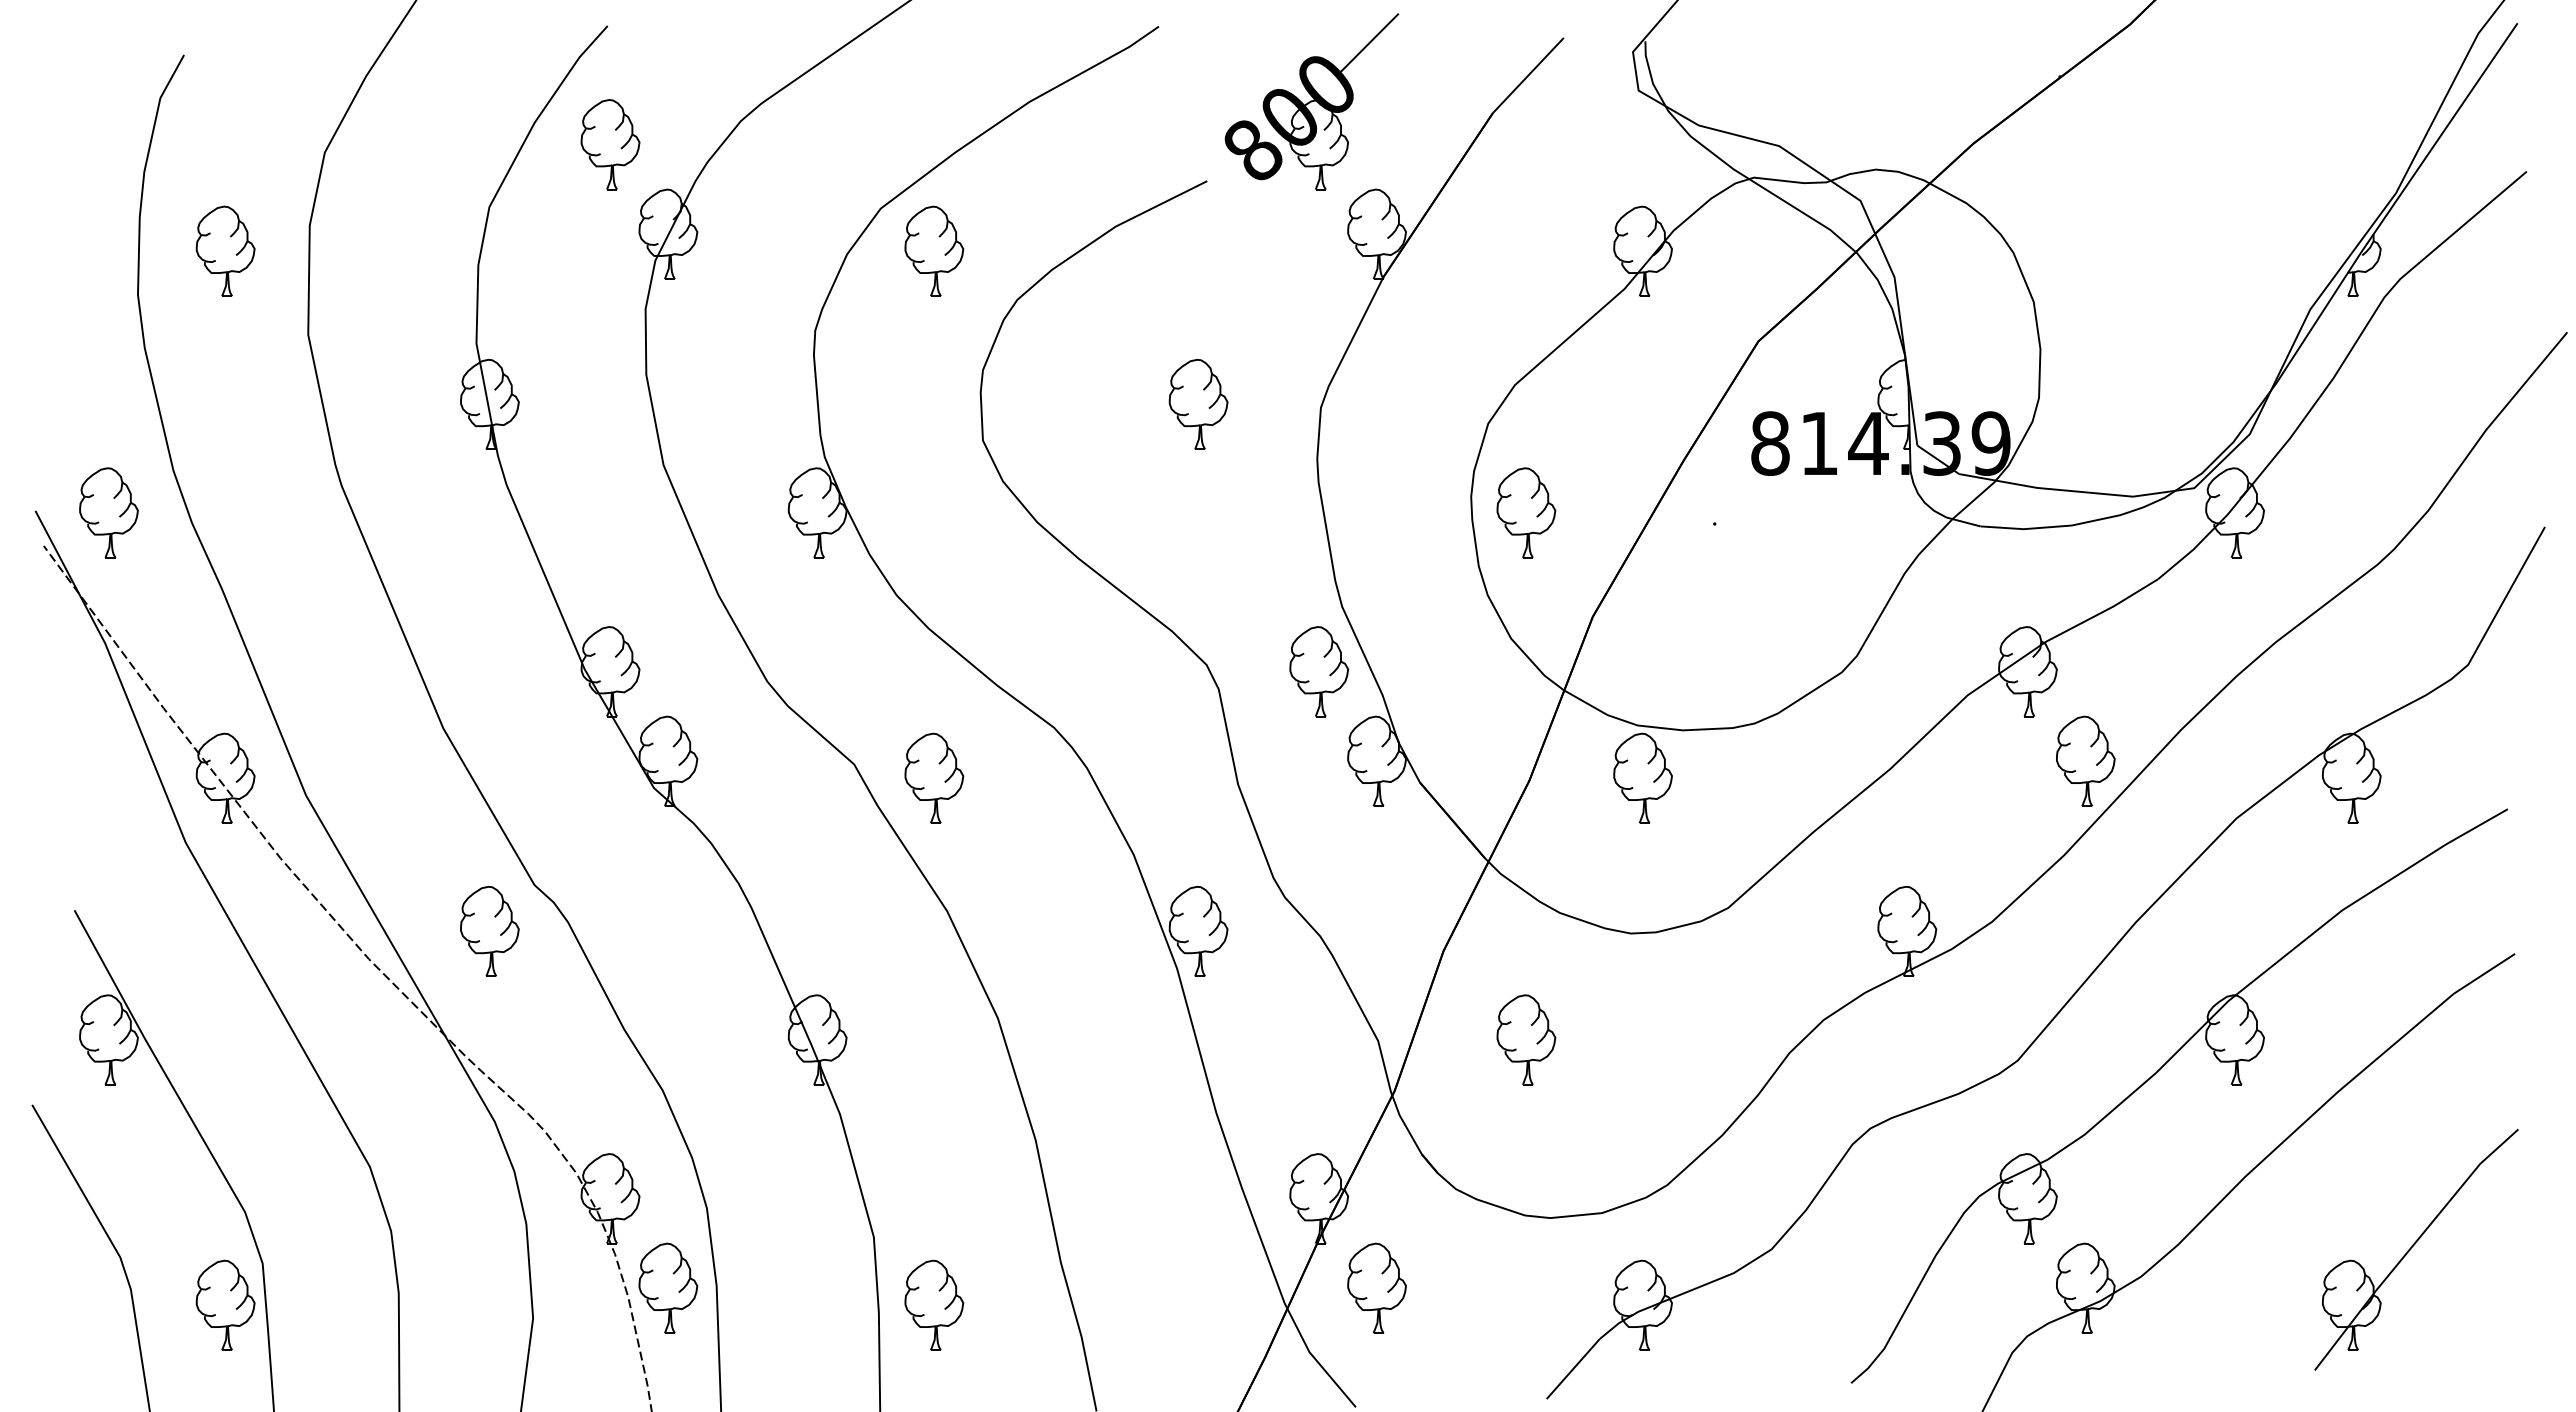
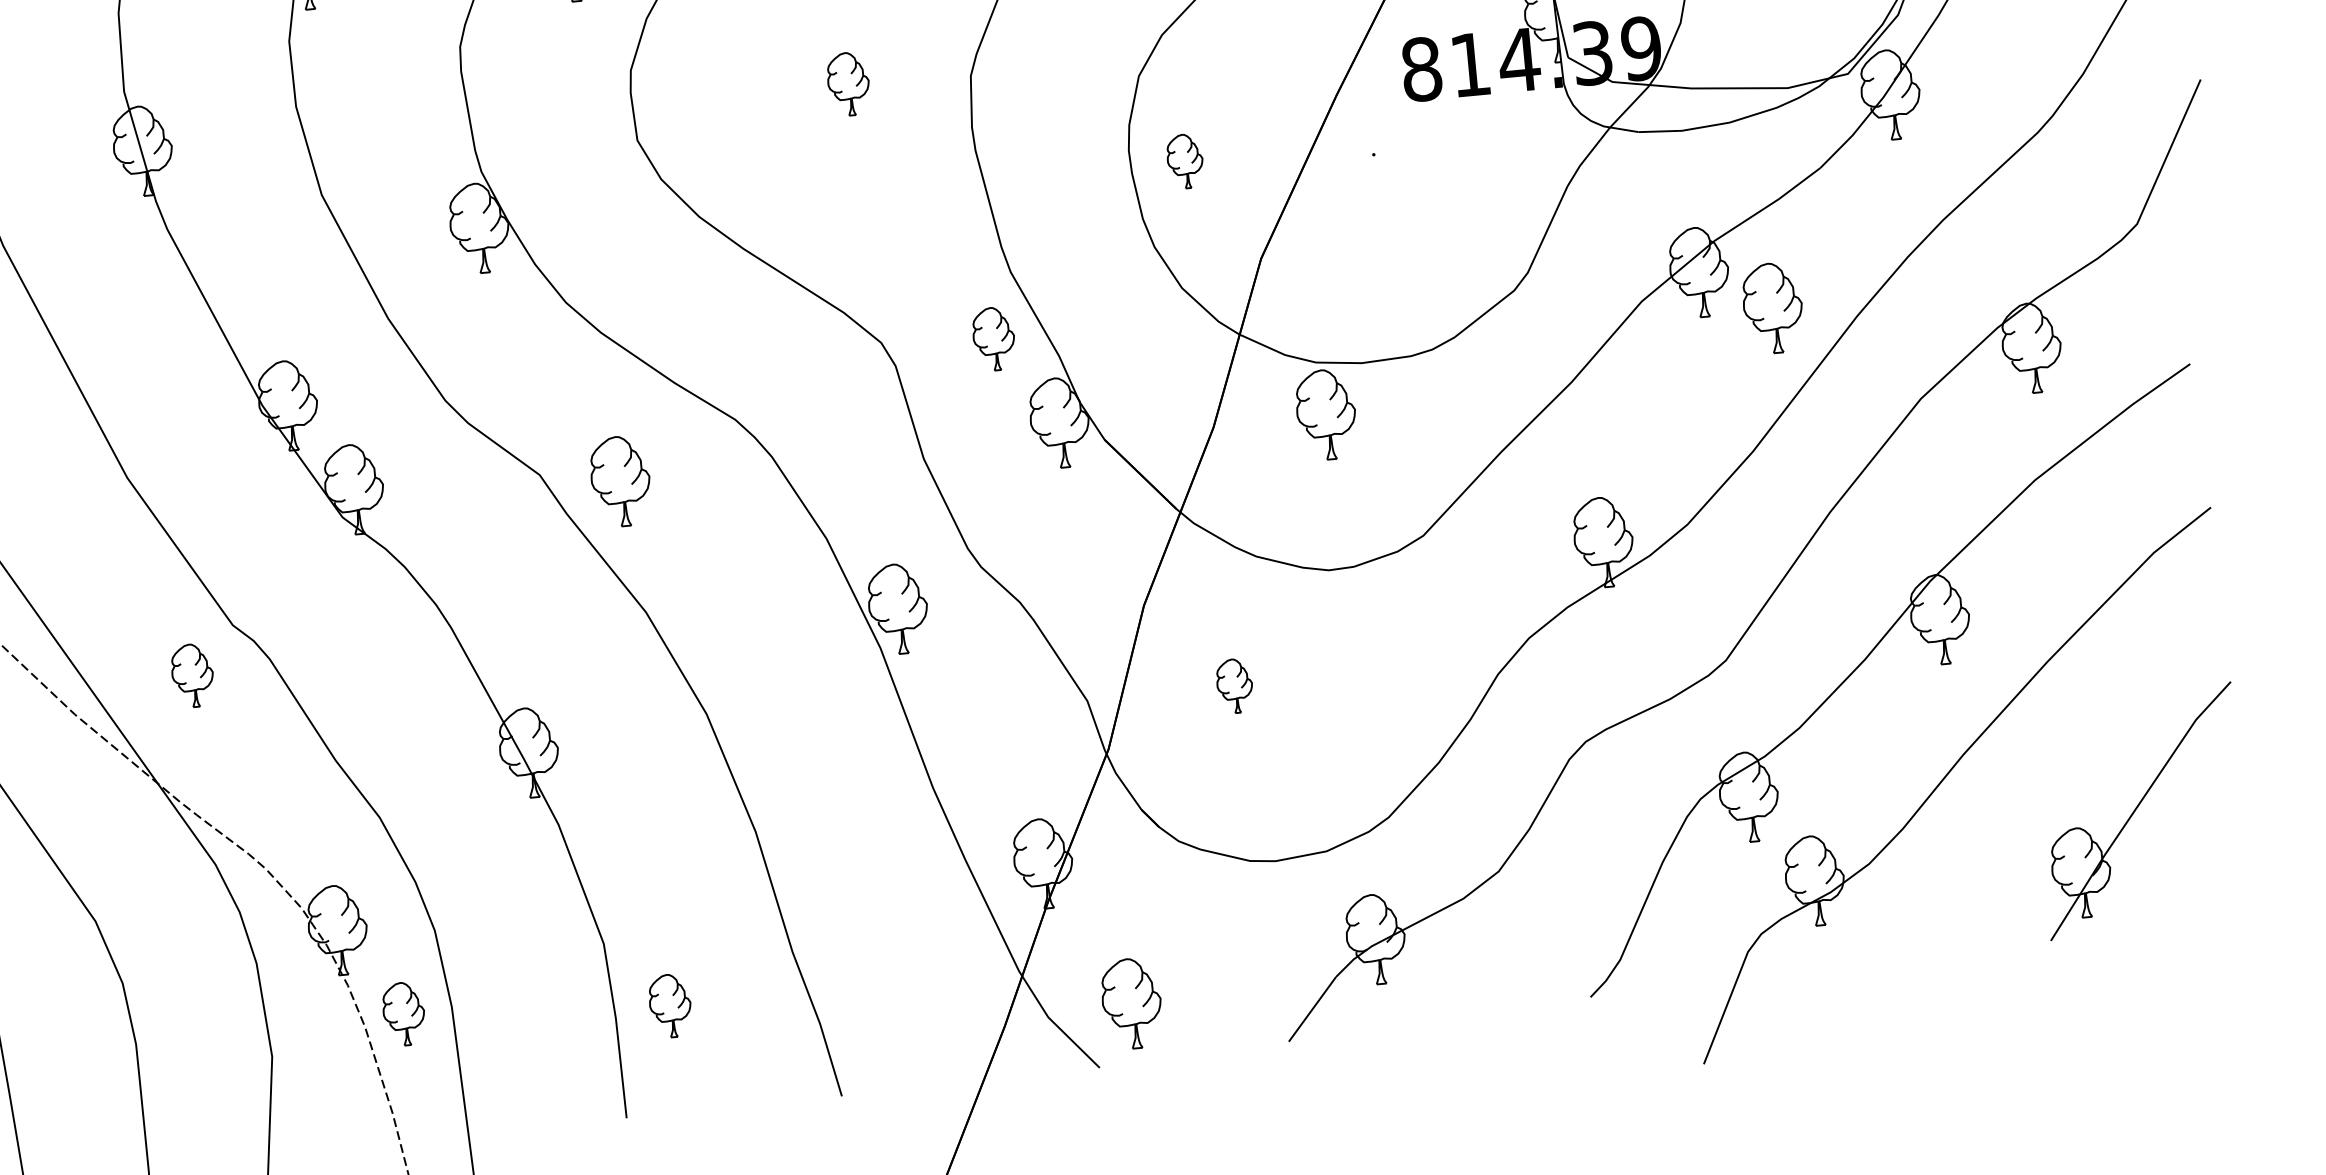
part: (1198, 403) -> (848, 83), size x0.7
part: (1526, 512) -> (1185, 160), size x0.6
part: (1319, 671) -> (994, 338), size x0.7
part: (2085, 760) -> (1772, 307), moved
part: (489, 931) -> (192, 675), size x0.7
part: (1526, 1039) -> (1234, 685), size x0.6
part: (668, 1287) -> (404, 1013), size x0.7
part: (1376, 1287) -> (1131, 1002), moved
part: (934, 1304) -> (670, 1005), size x0.7

